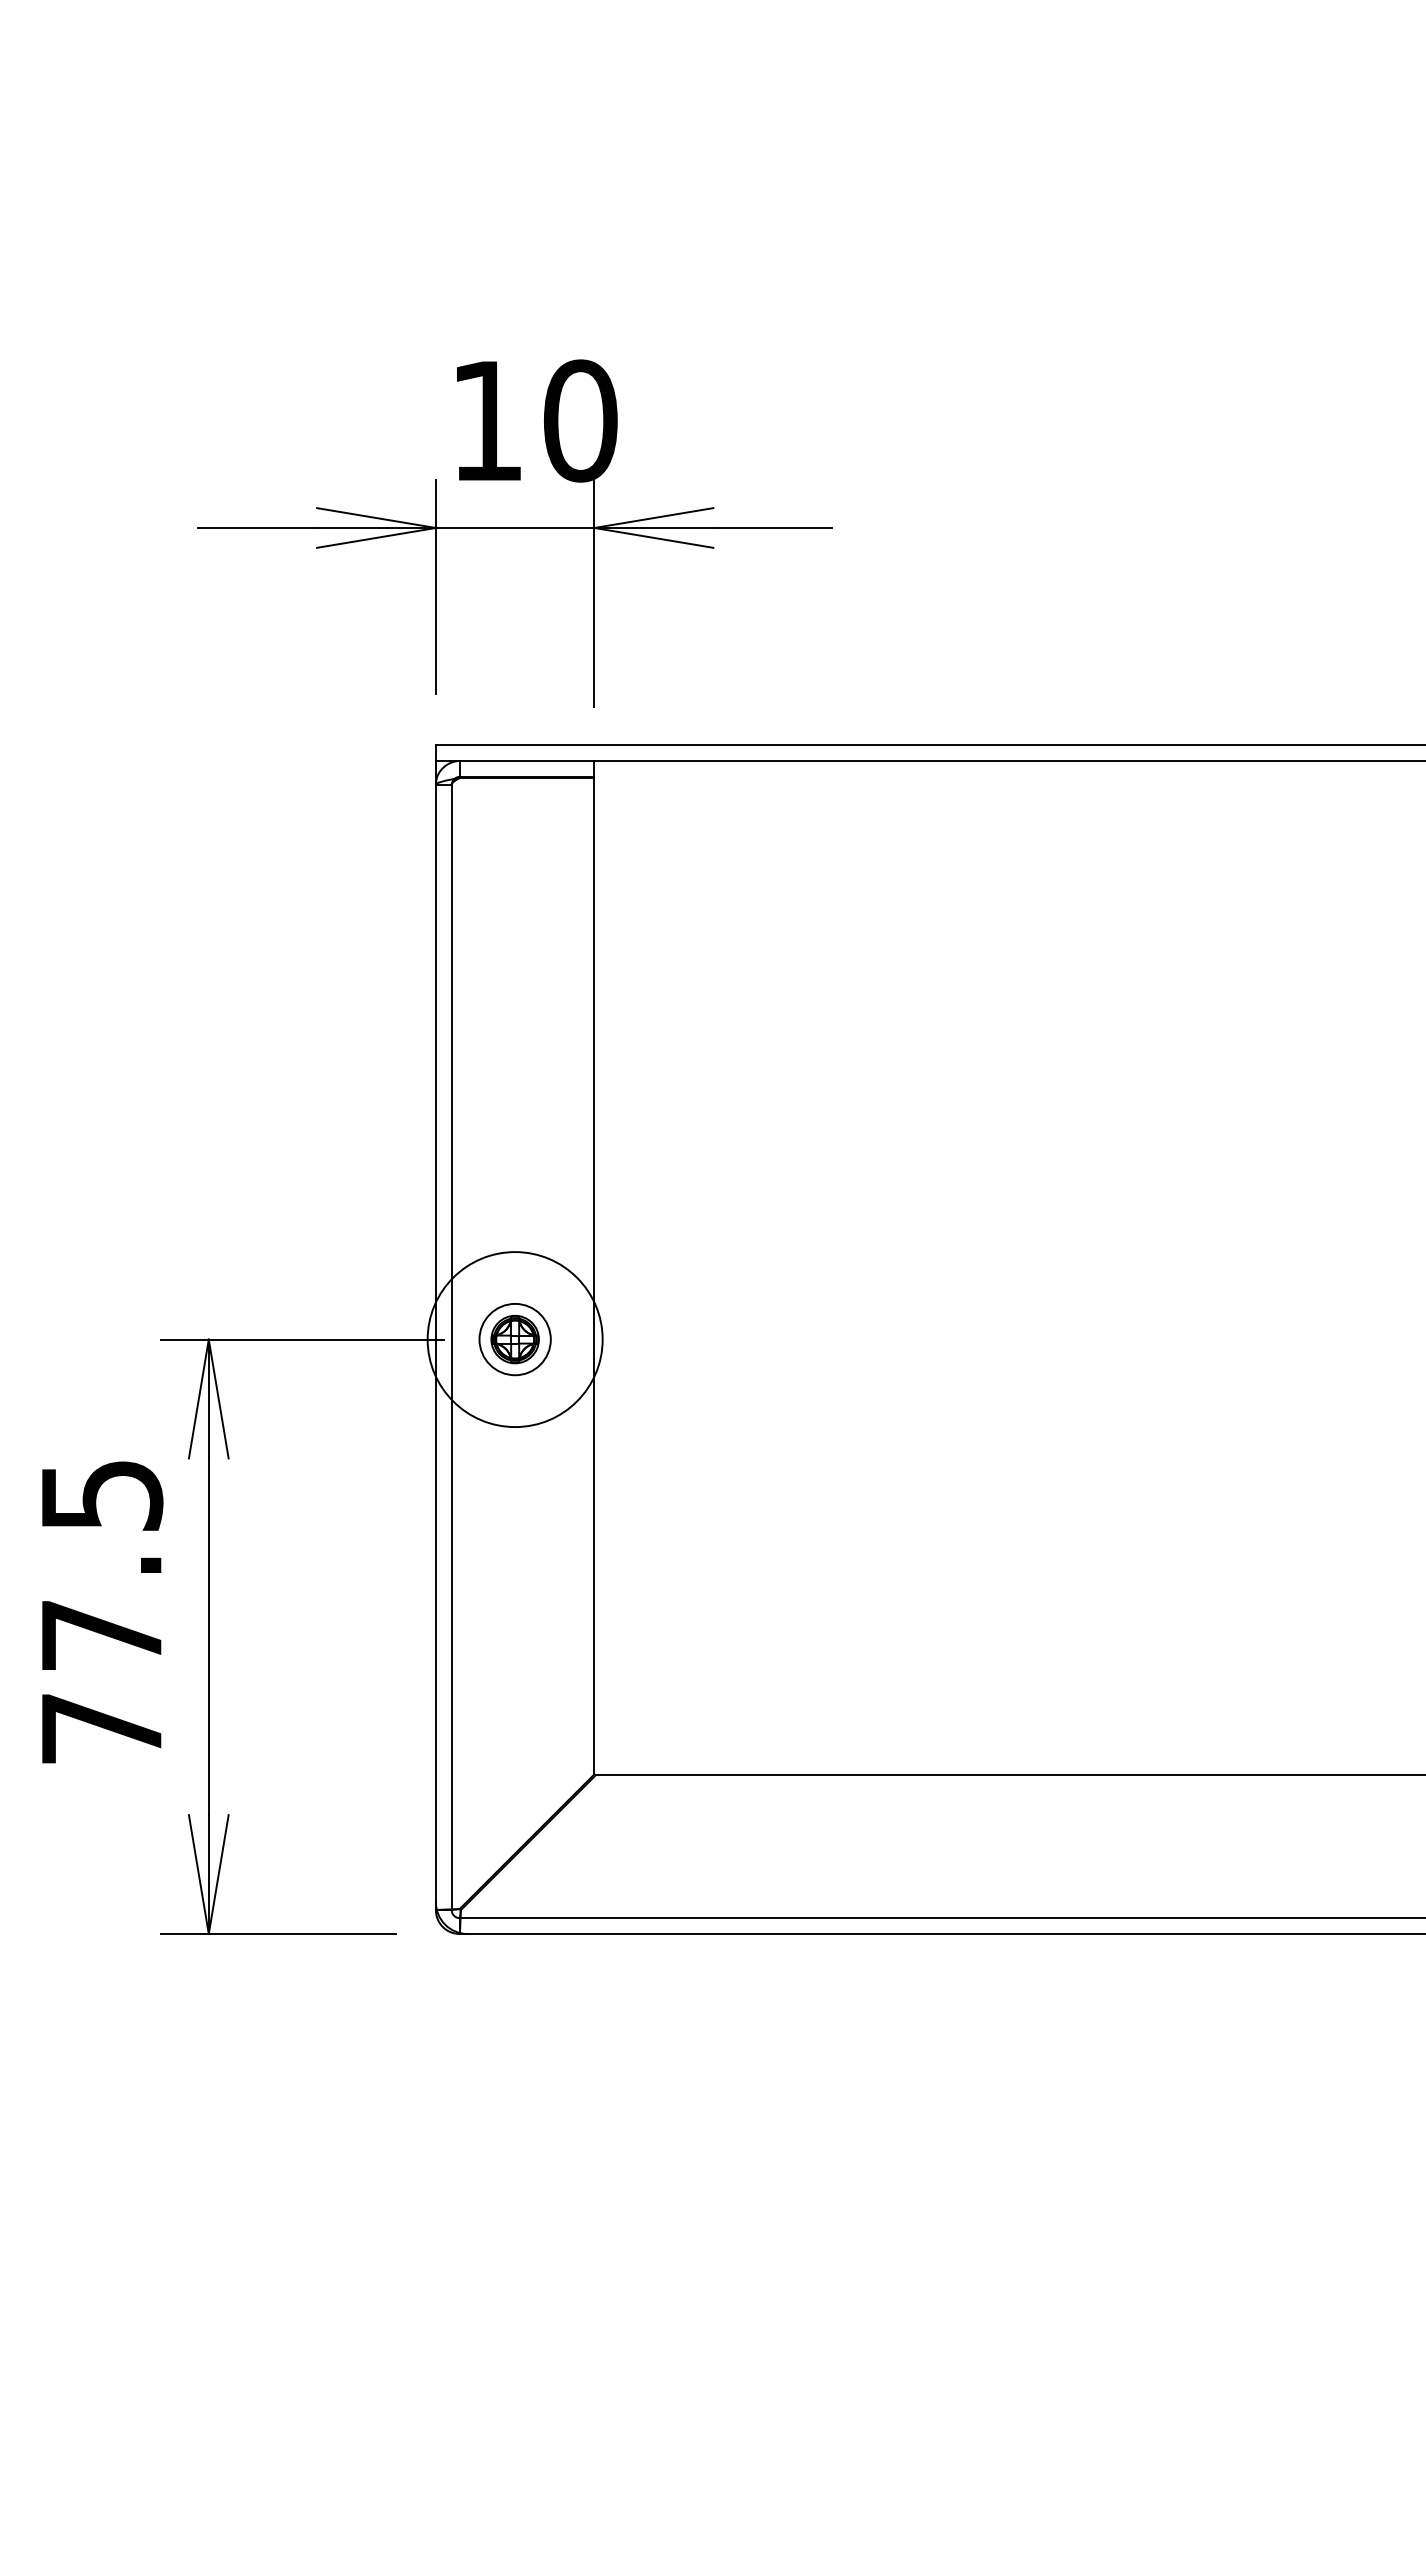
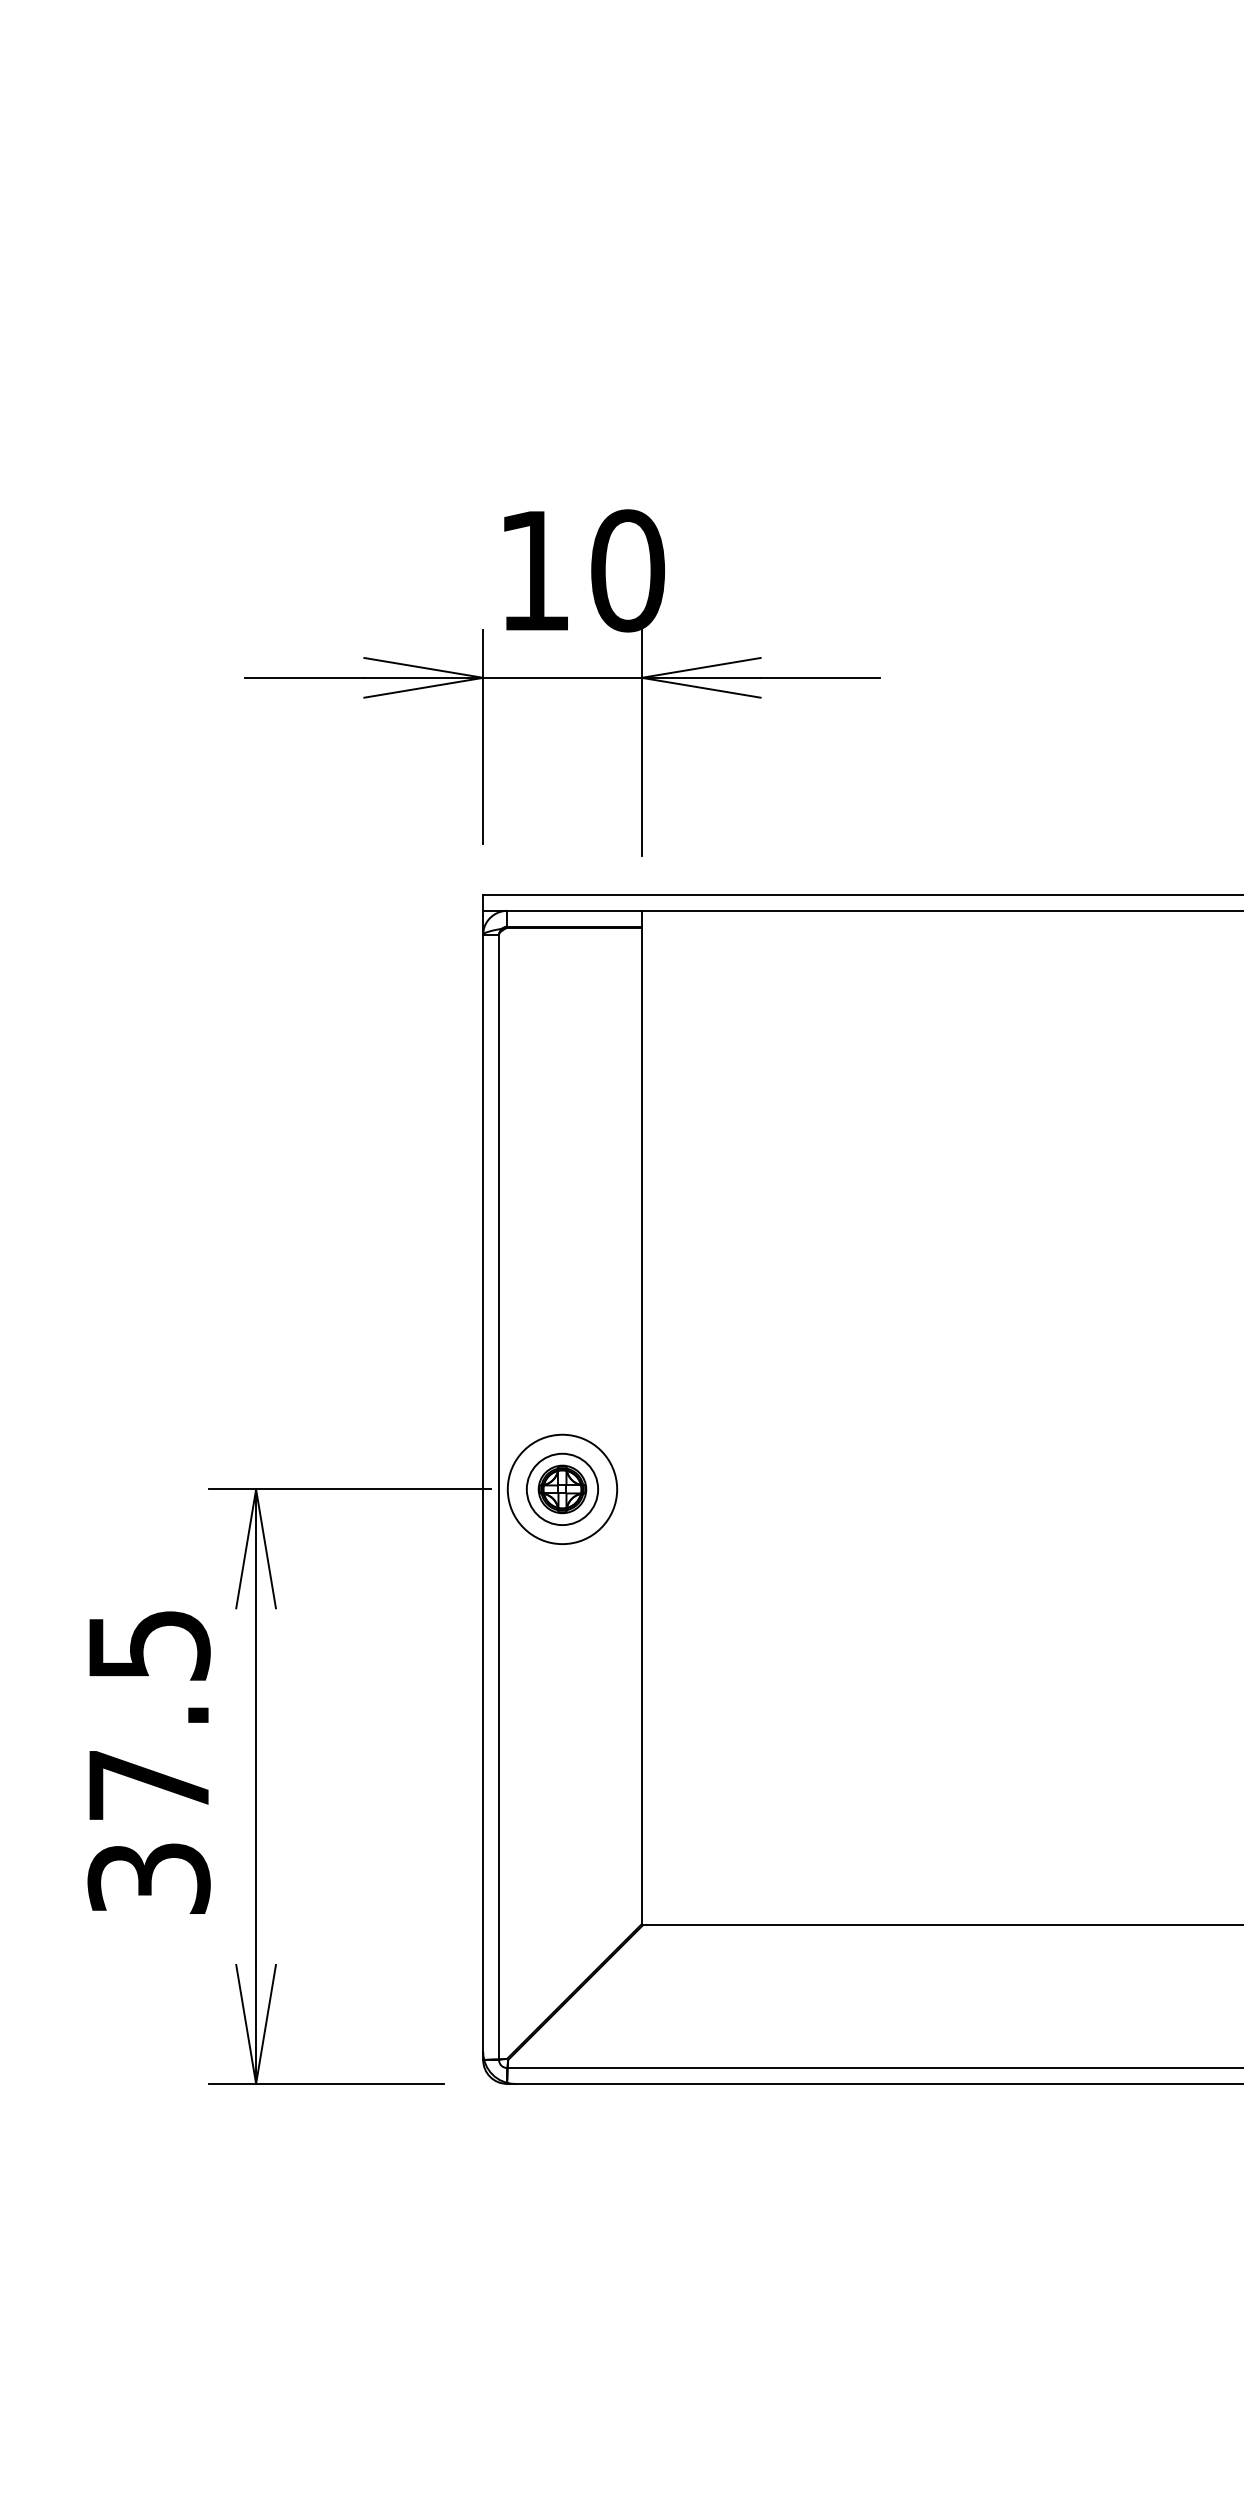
circle: (514, 1339) -> (561, 1489), size x0.62
text: (101, 1728) -> (148, 1878), 77.5 -> 37.5

